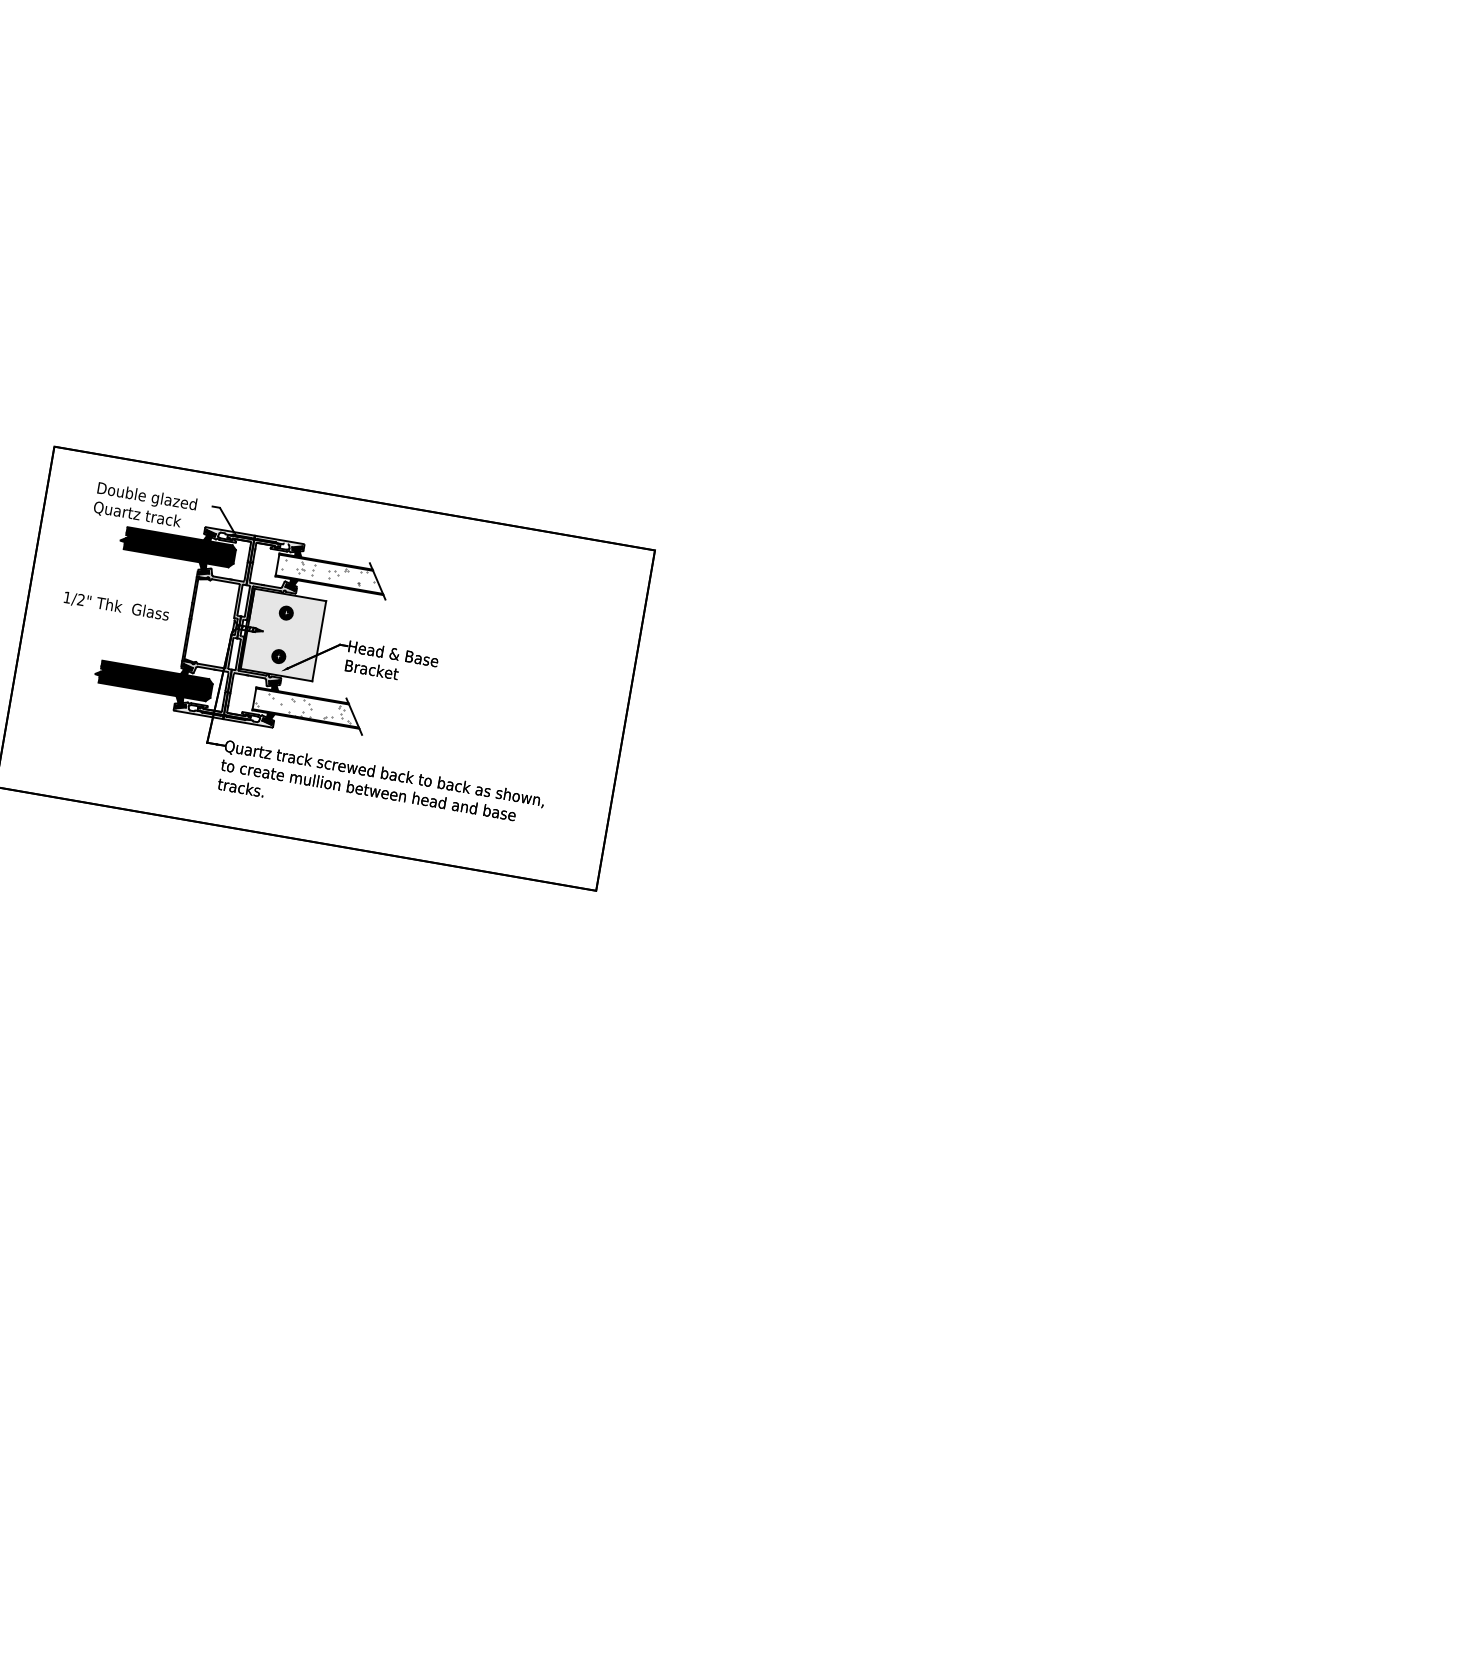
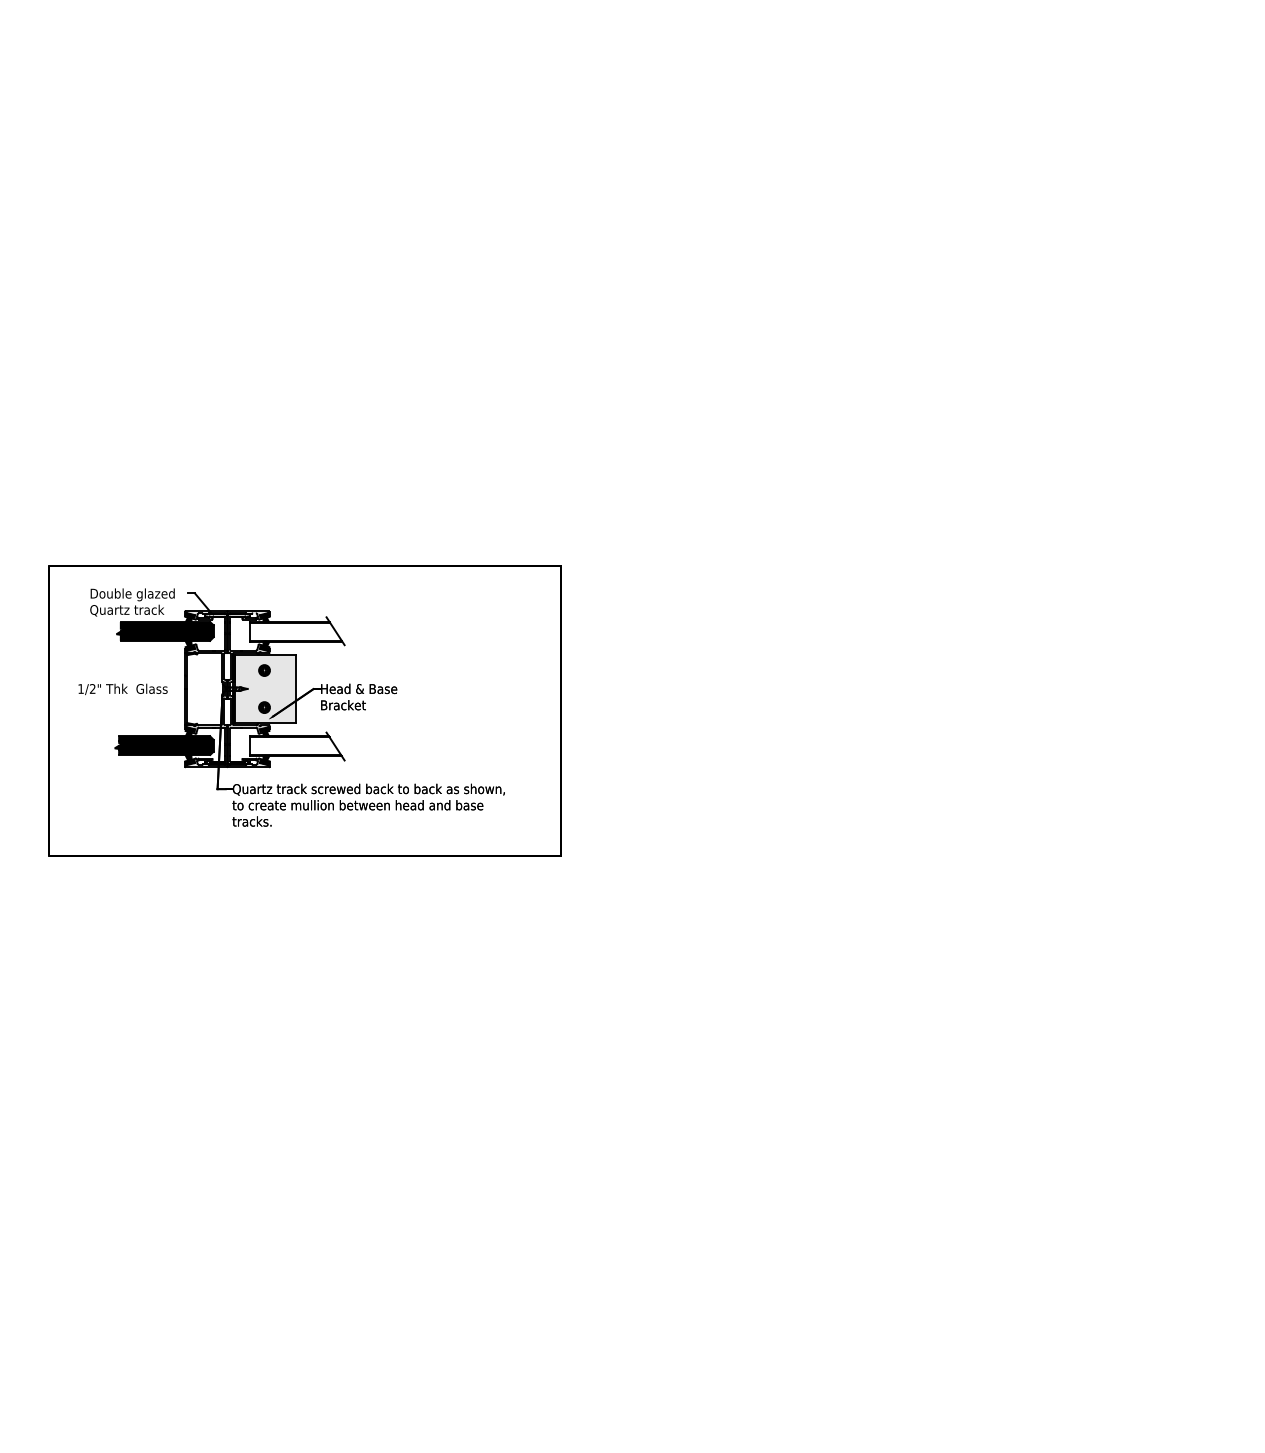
hatch: (328, 573) -> (293, 631), removed
hatch: (306, 708) -> (294, 746), removed

